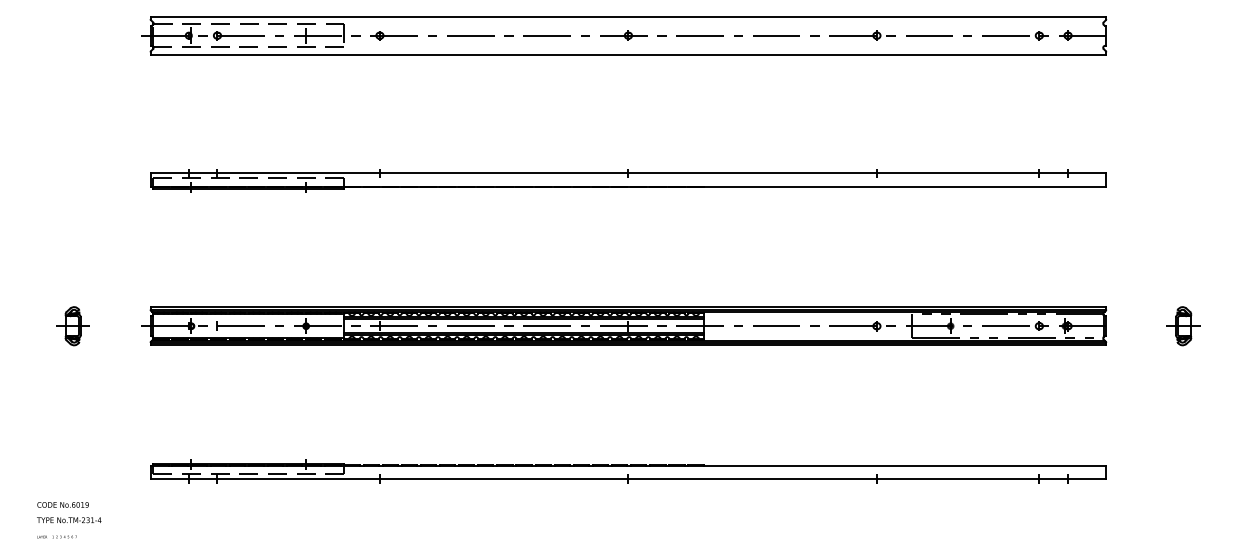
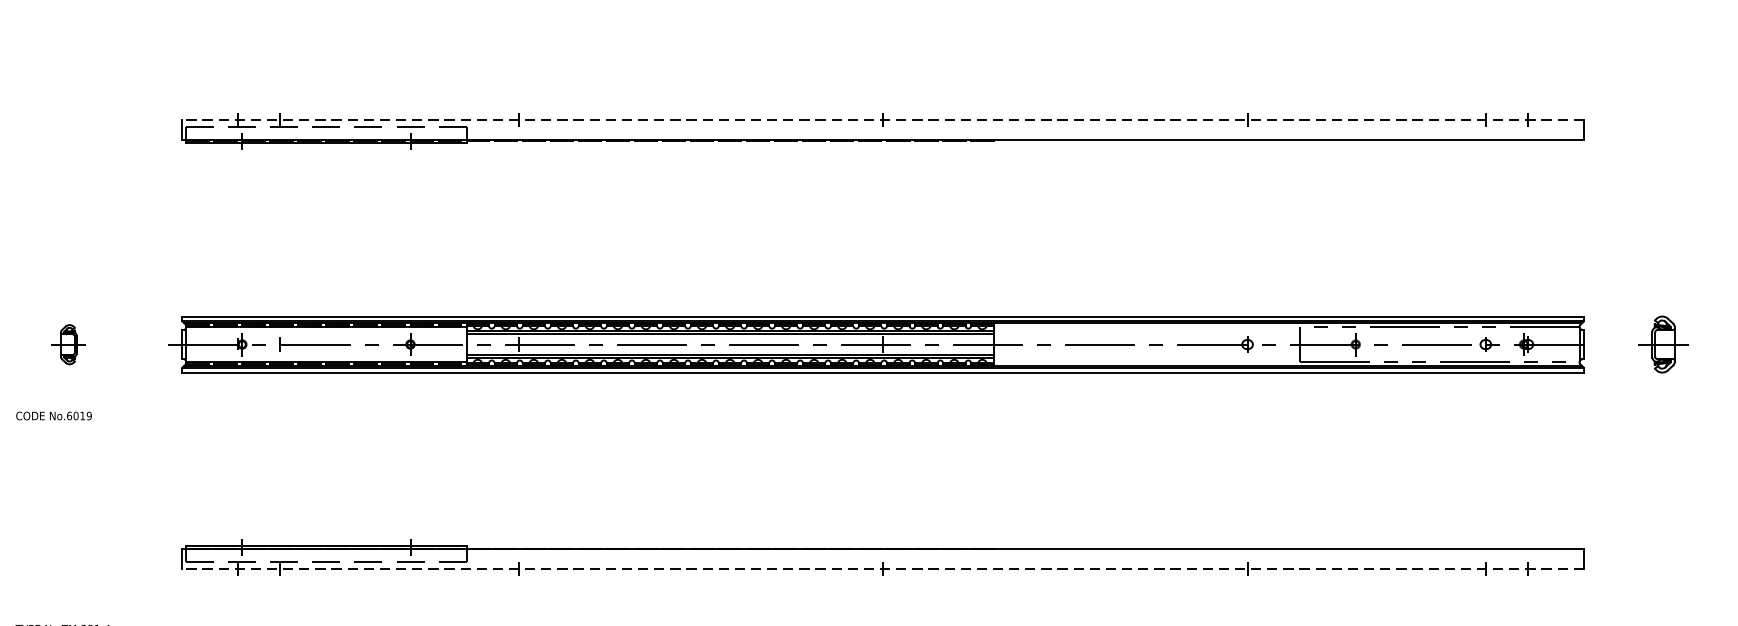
line: (628, 173) -> (883, 120), solid -> dashed
part: (72, 326) -> (67, 344), size x0.7
part: (1183, 326) -> (1663, 344), moved
line: (628, 479) -> (883, 569), solid -> dashed
text: (62, 504) -> (53, 415), moved

